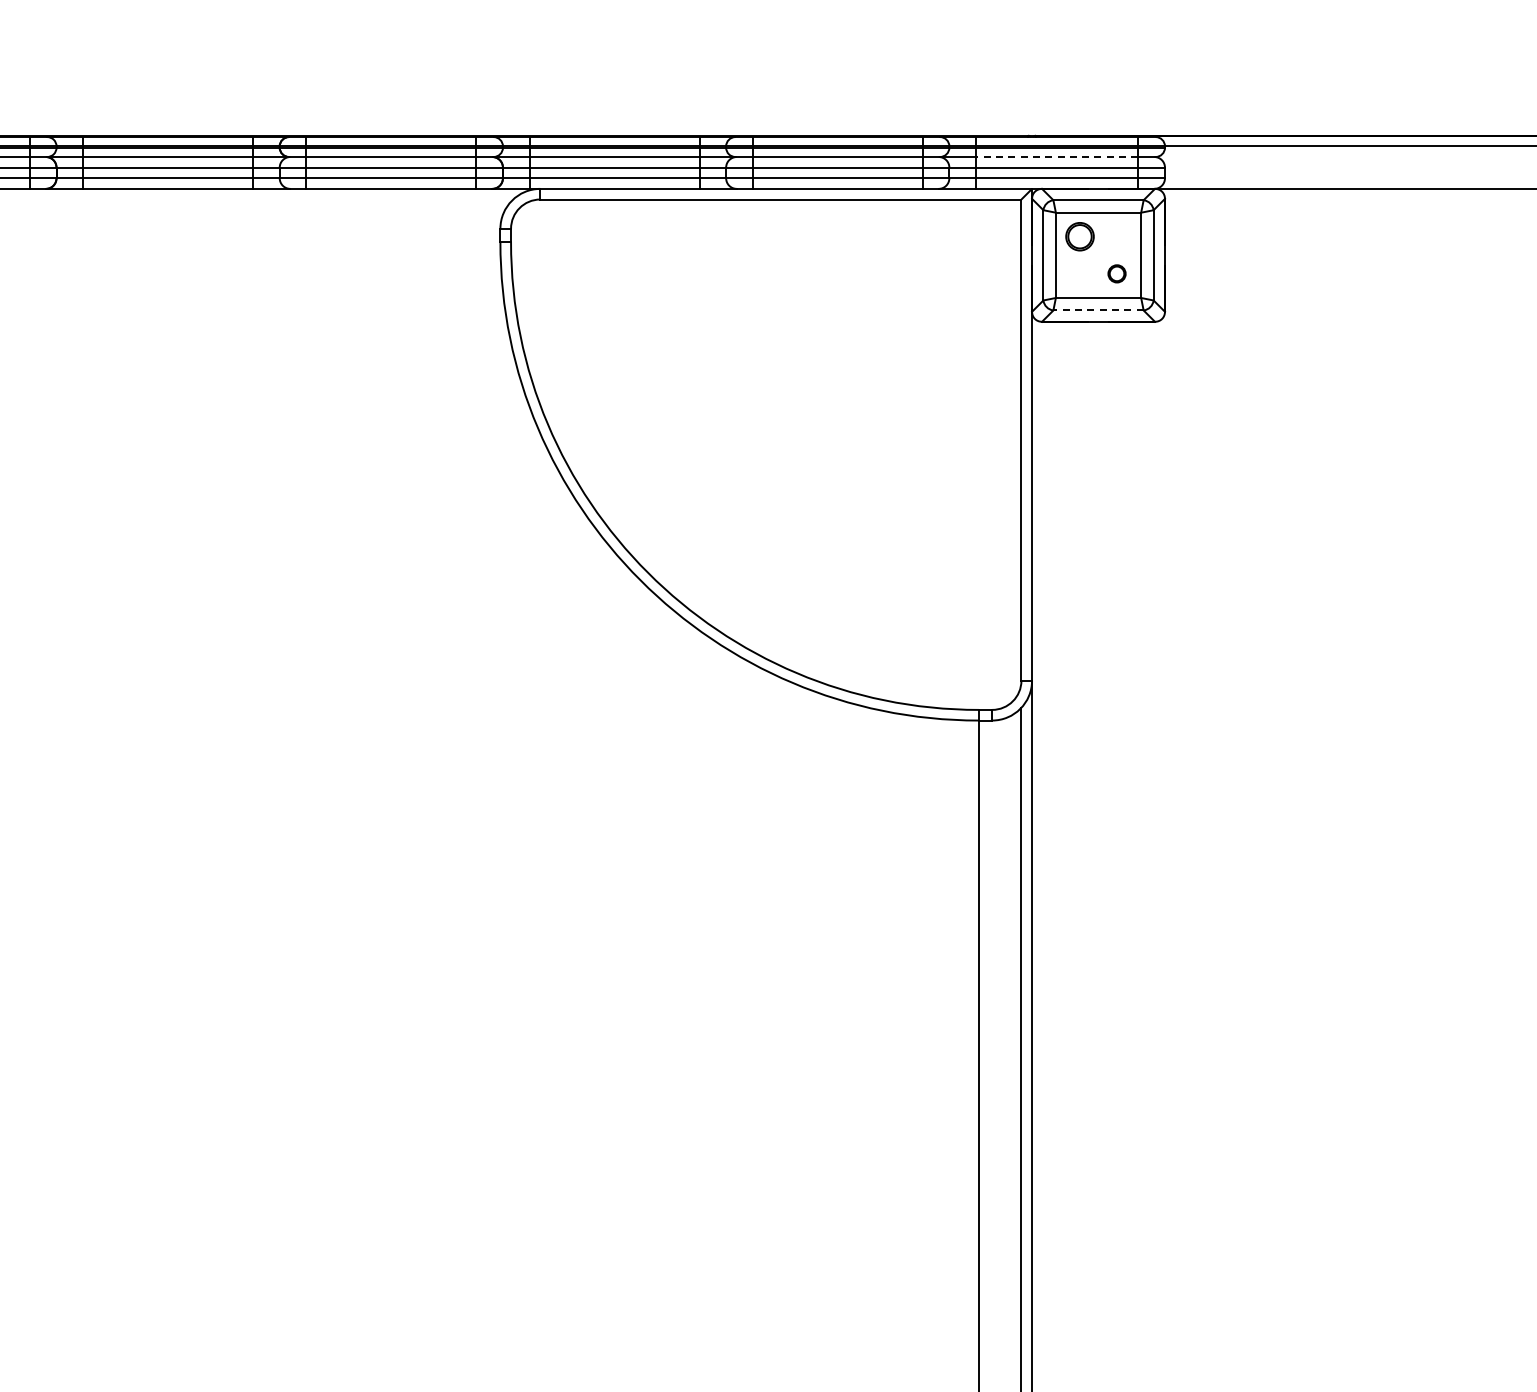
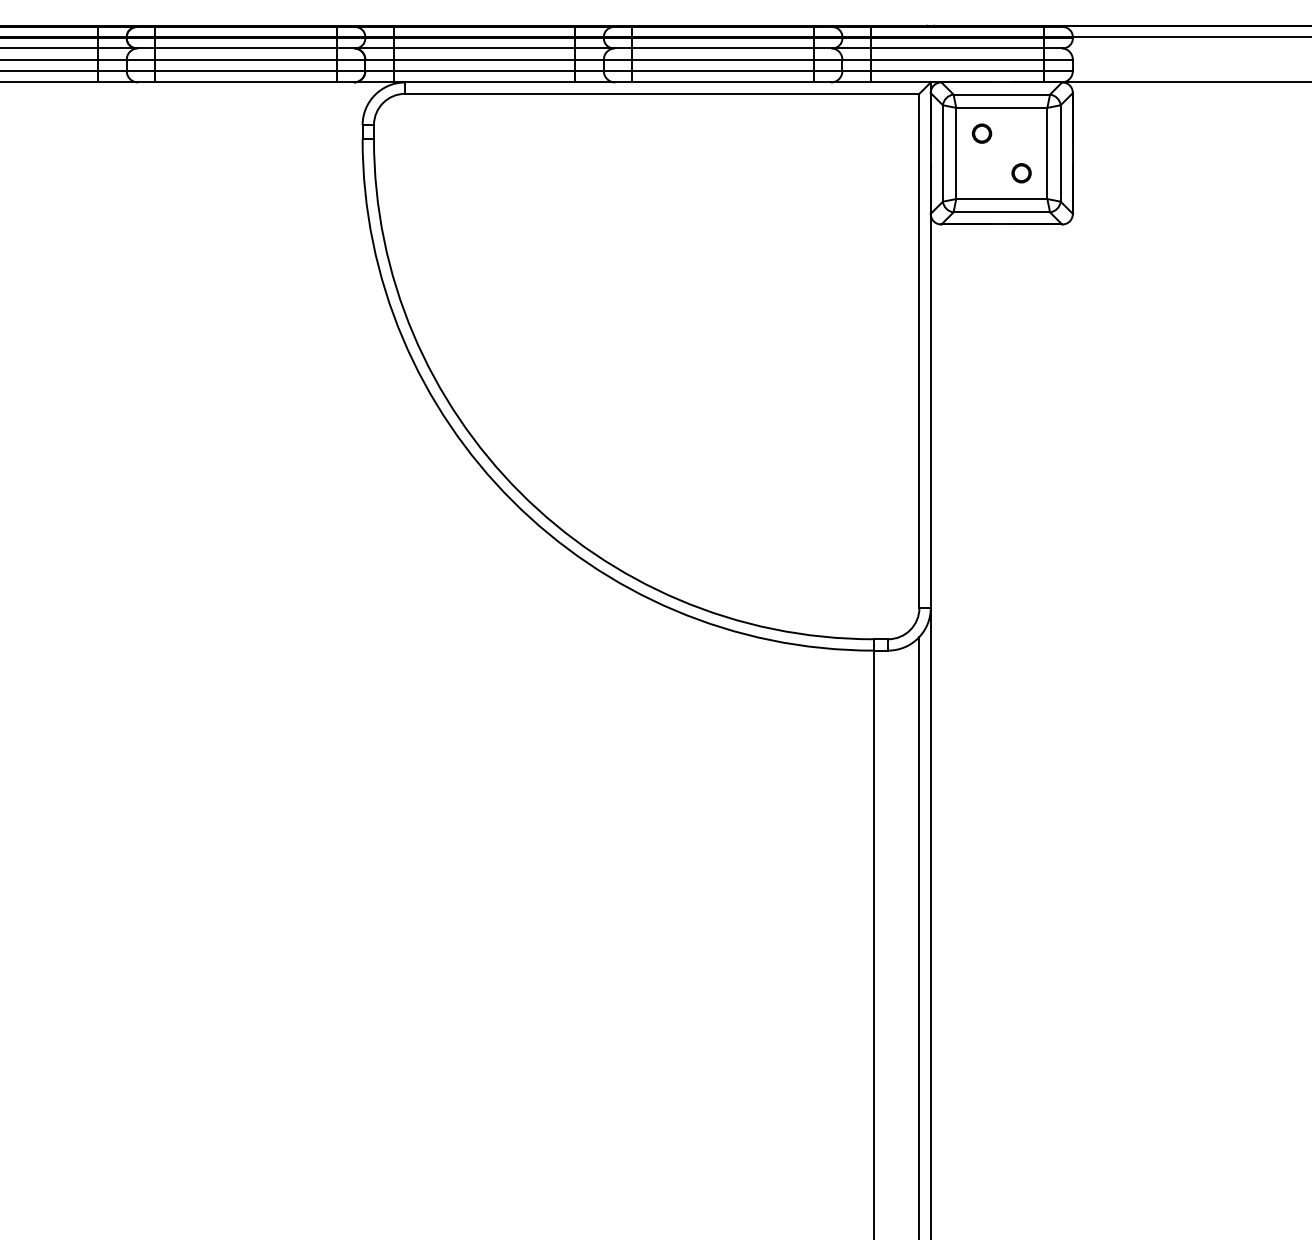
line: (1056, 157) -> (956, 48), dashed -> solid
circle: (1079, 236) -> (981, 133), size x0.62
line: (1098, 310) -> (1001, 212), dashed -> solid

